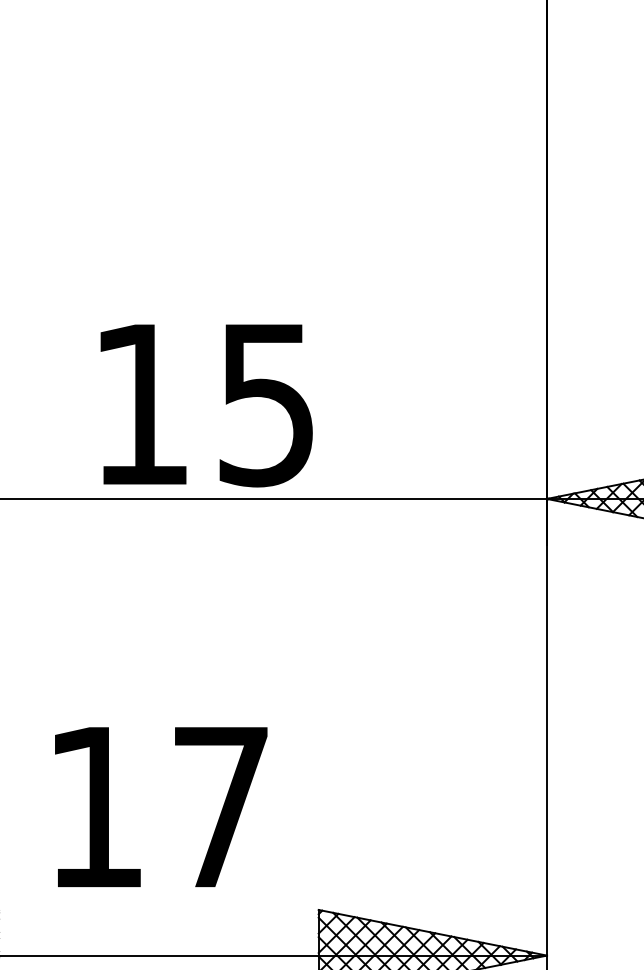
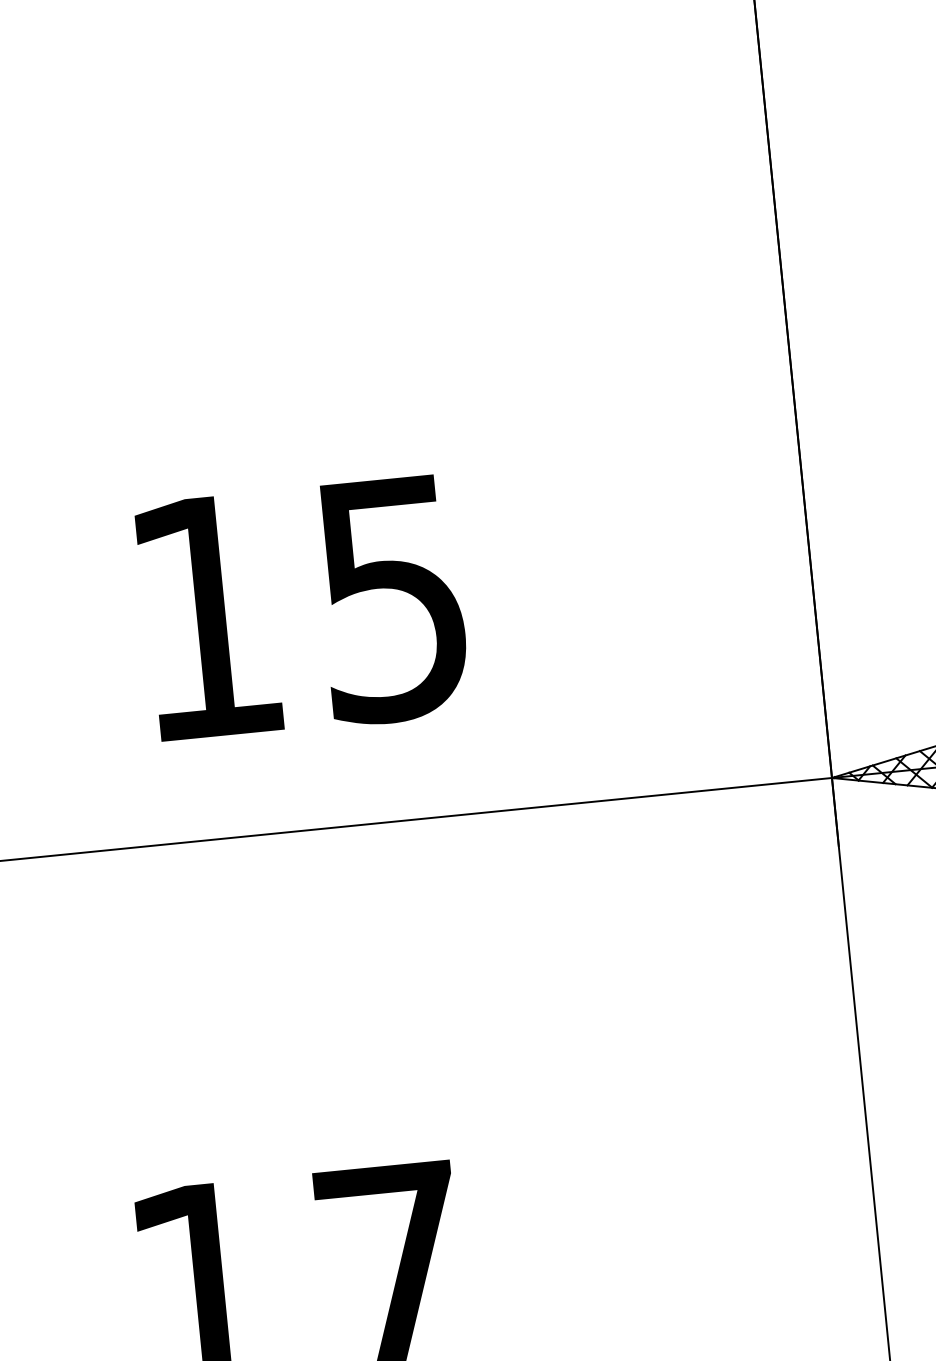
text: (206, 405) -> (303, 609), moved

